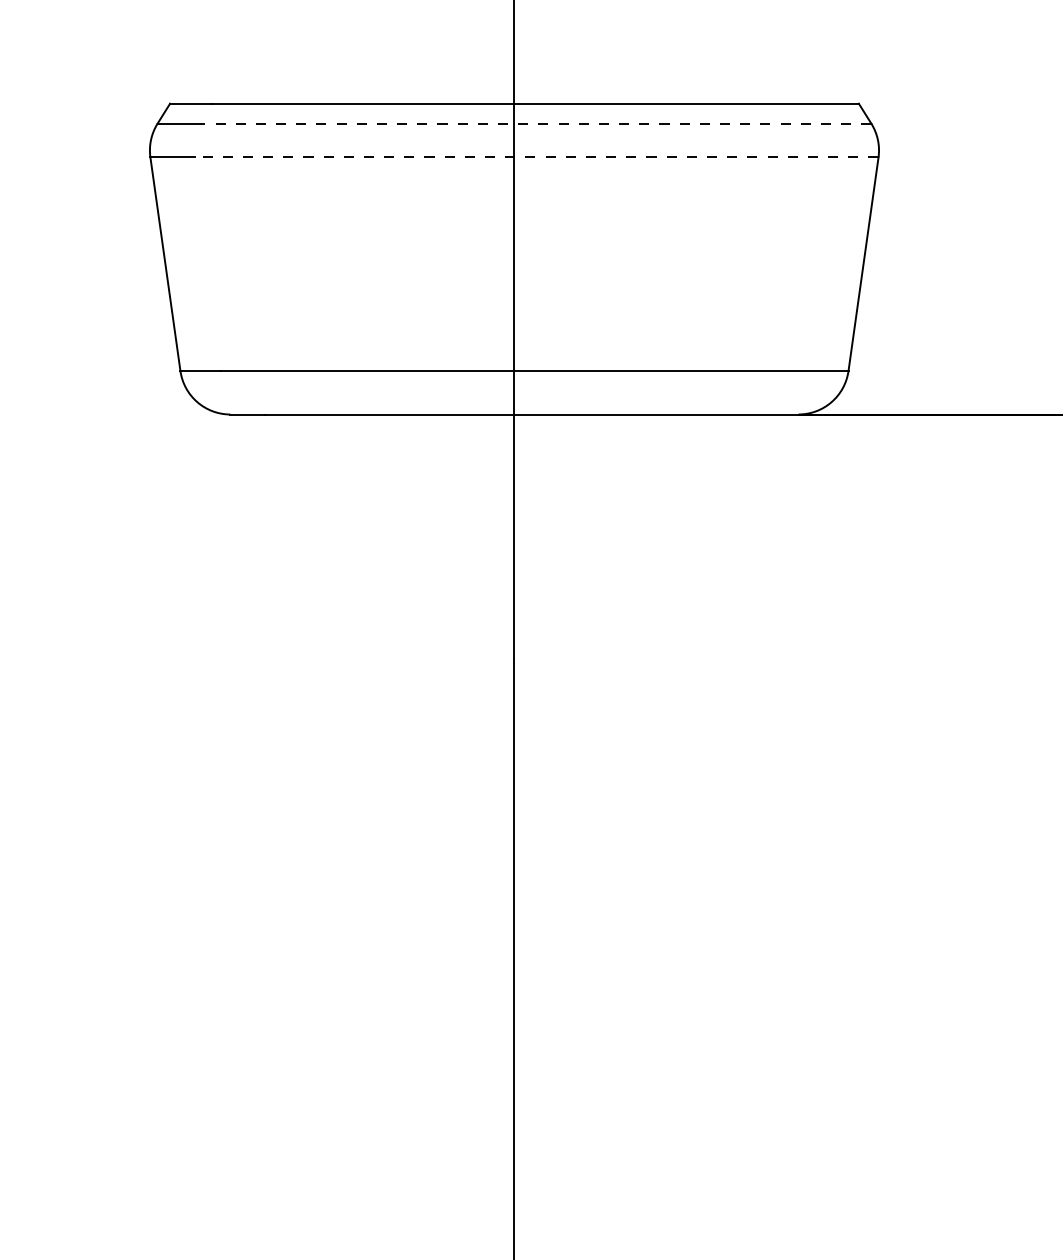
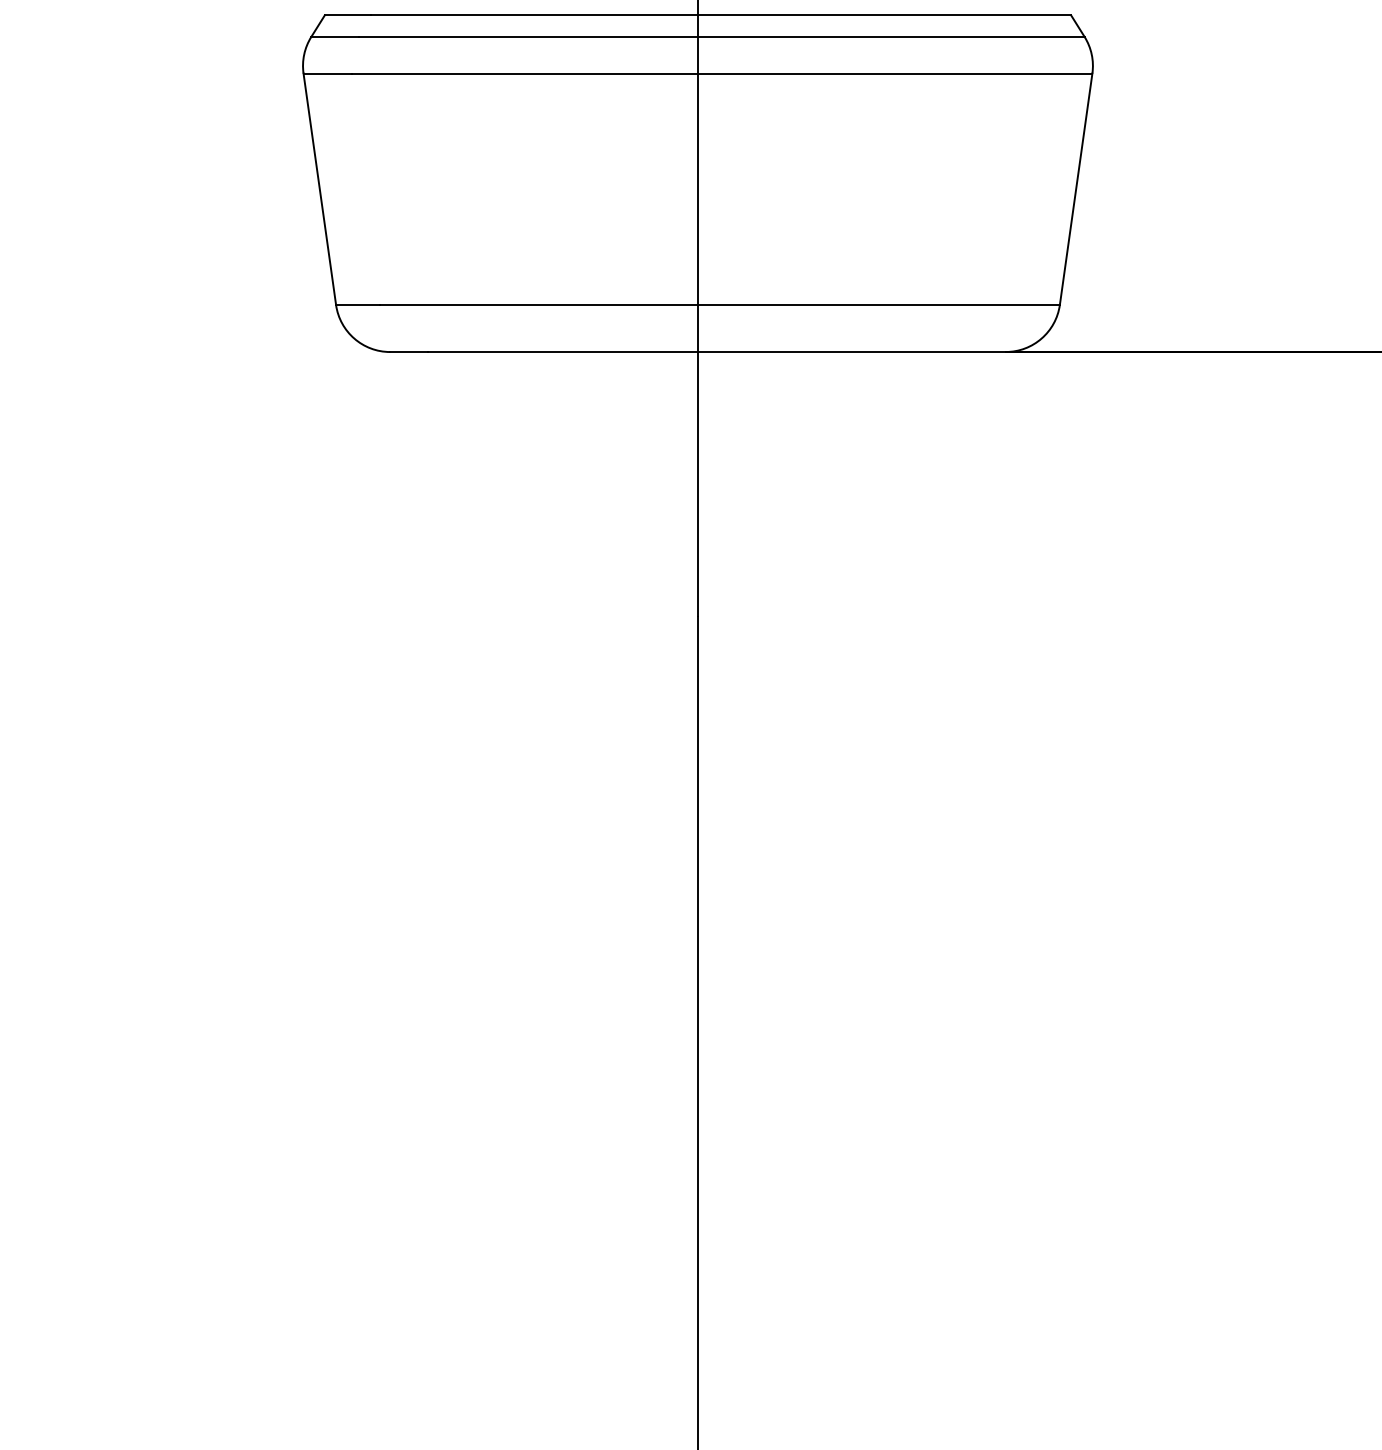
line: (536, 123) -> (721, 36), dashed -> solid
line: (536, 157) -> (721, 73), dashed -> solid

